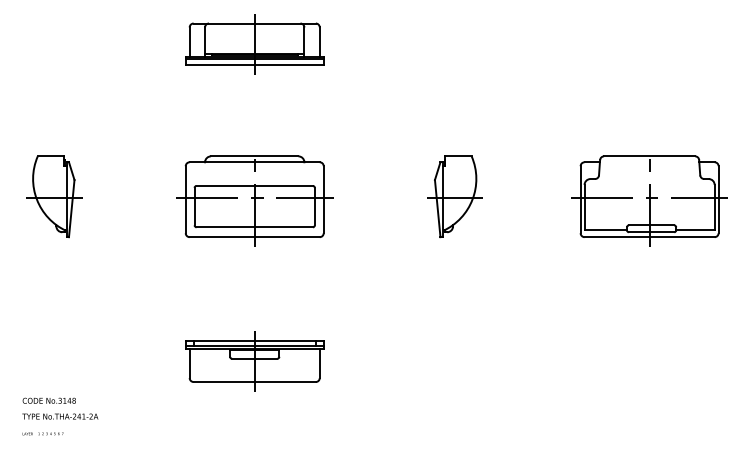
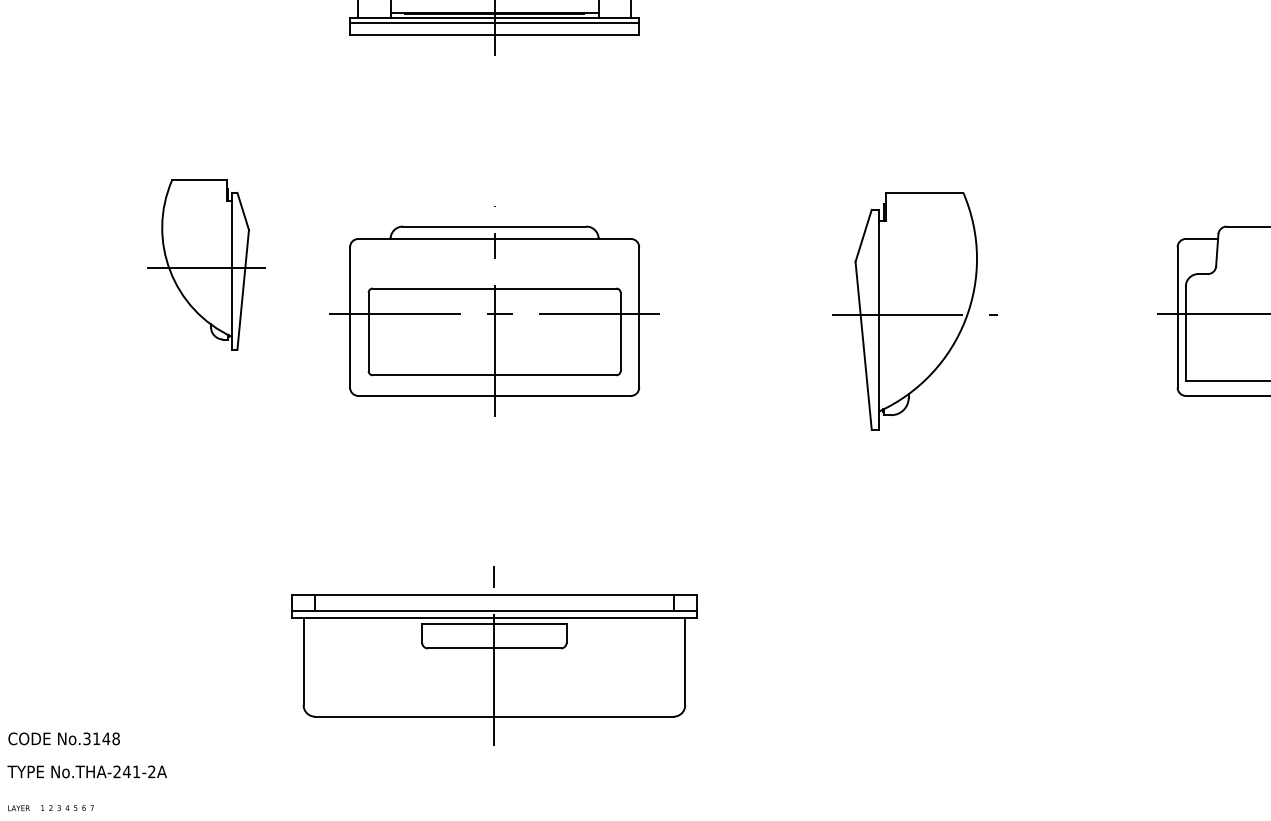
part: (54, 196) -> (207, 264), moved
part: (454, 196) -> (913, 310), size x1.4
part: (254, 361) -> (494, 656), size x1.4

